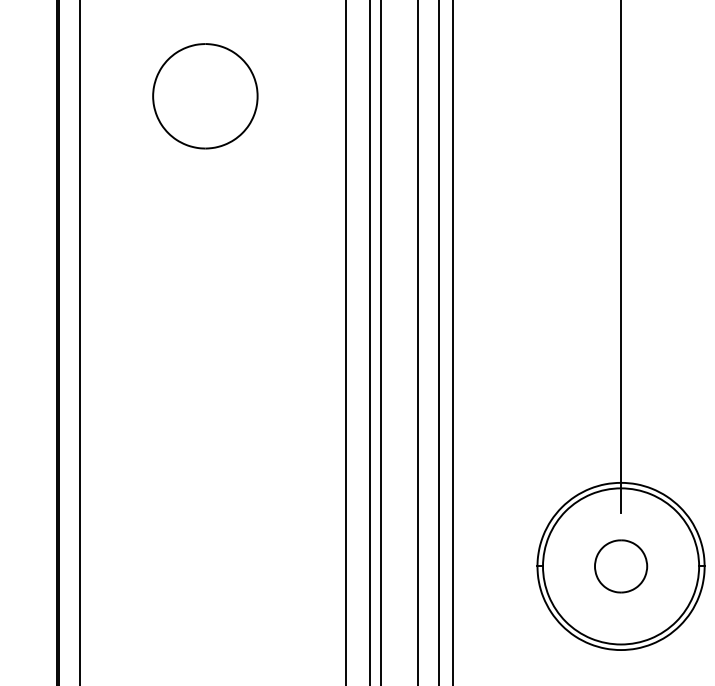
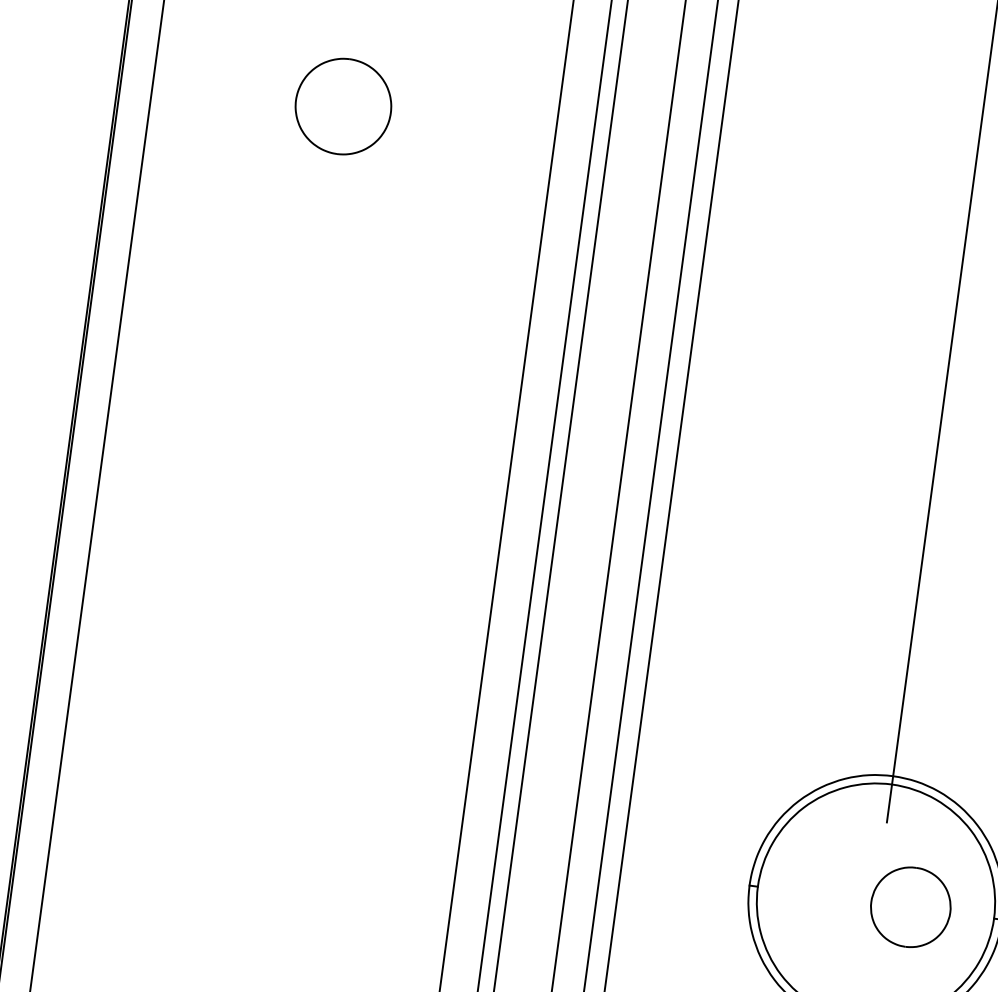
part: (205, 96) -> (343, 106), size x0.6
part: (621, 566) -> (911, 907), moved

